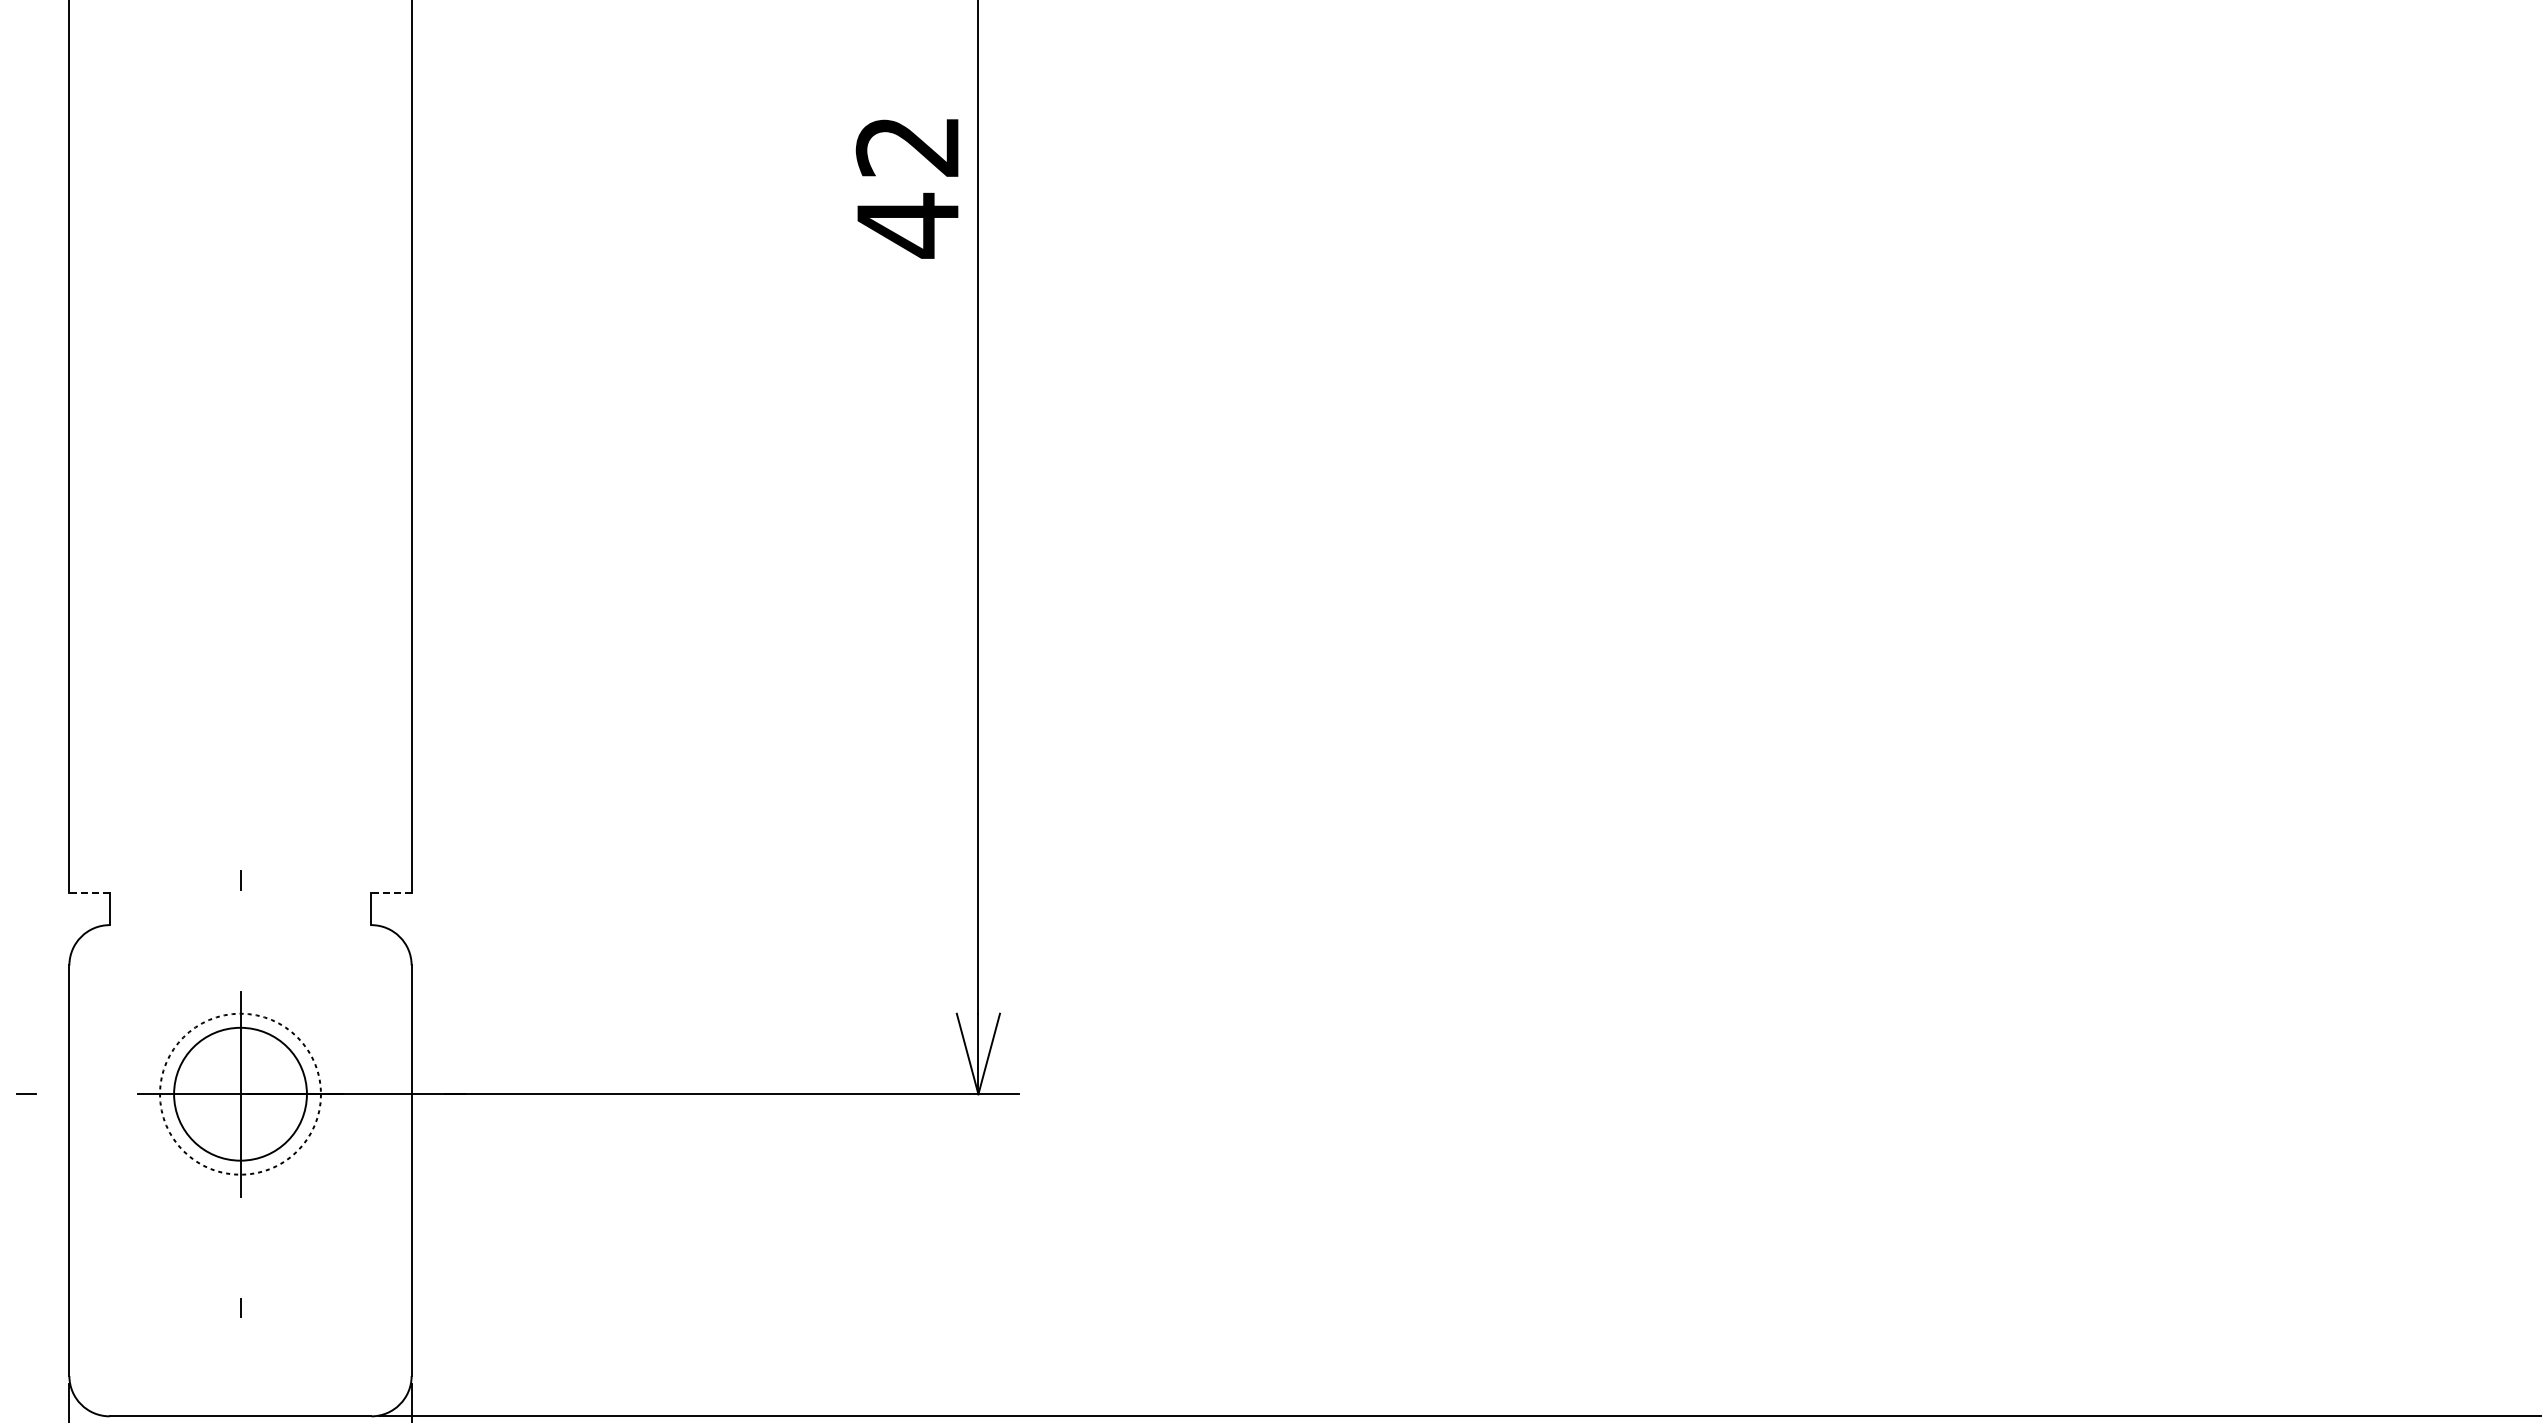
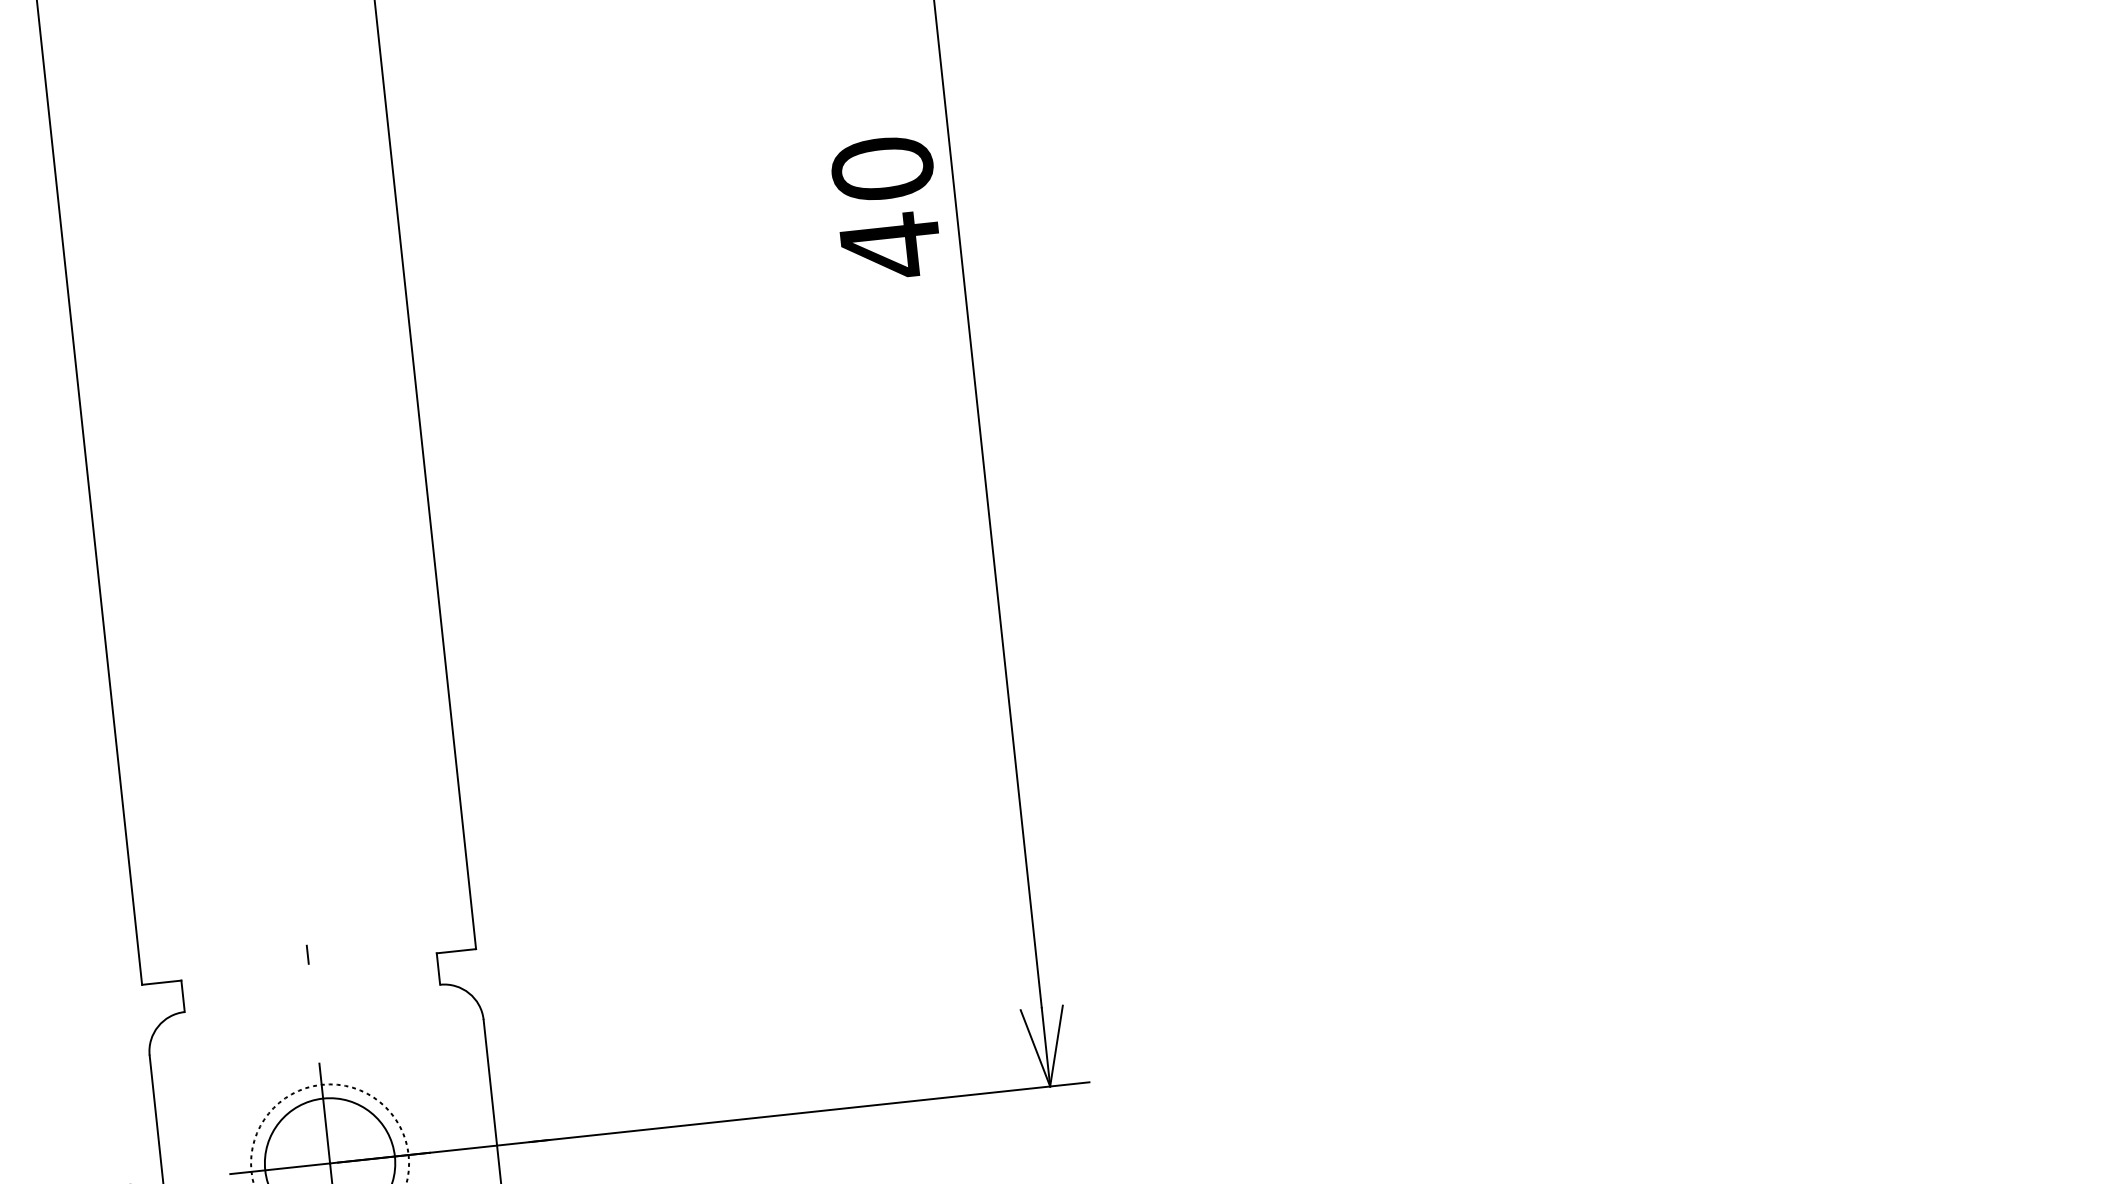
text: (907, 146) -> (882, 169), 42 -> 40
line: (89, 892) -> (161, 982), dashed -> solid
line: (391, 892) -> (456, 950), dashed -> solid

